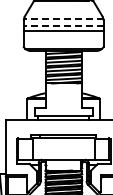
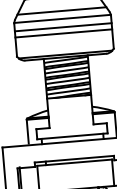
line: (63, 12) -> (61, 10), added
line: (63, 19) -> (62, 19), dashed -> solid
line: (63, 26) -> (63, 27), dashed -> solid

